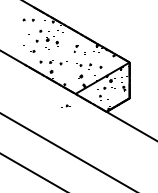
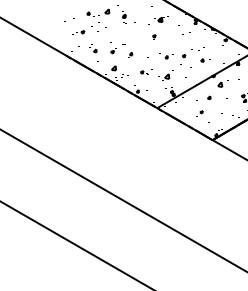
part: (75, 48) -> (157, 26), size x1.67
part: (65, 105) -> (139, 71), moved

